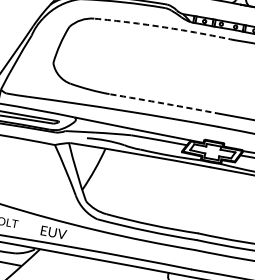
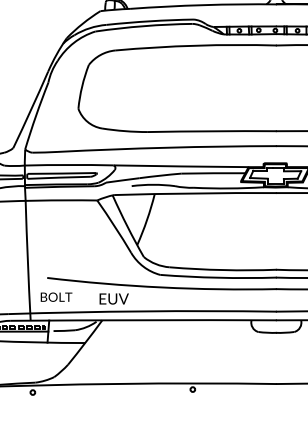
arc: (164, 27) -> (195, 45), dashed -> solid
arc: (165, 104) -> (212, 131), dashed -> solid

